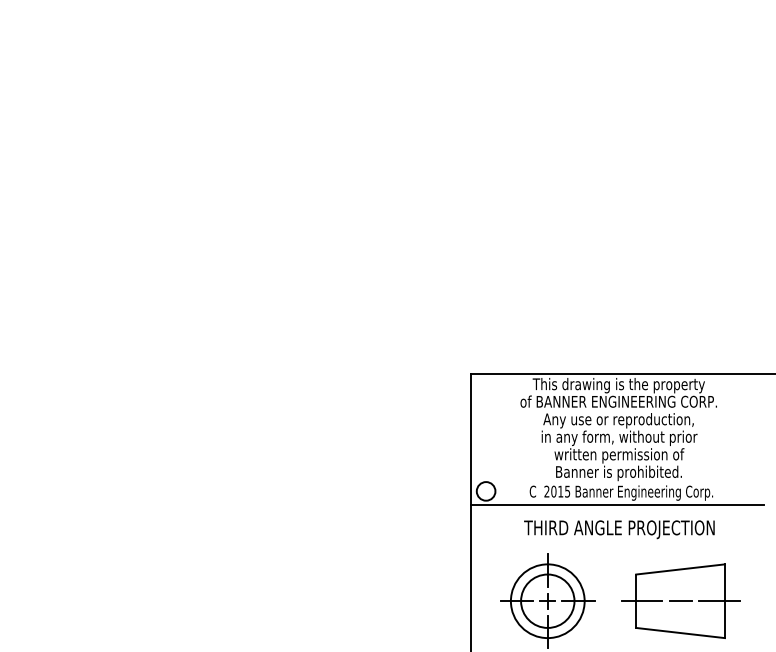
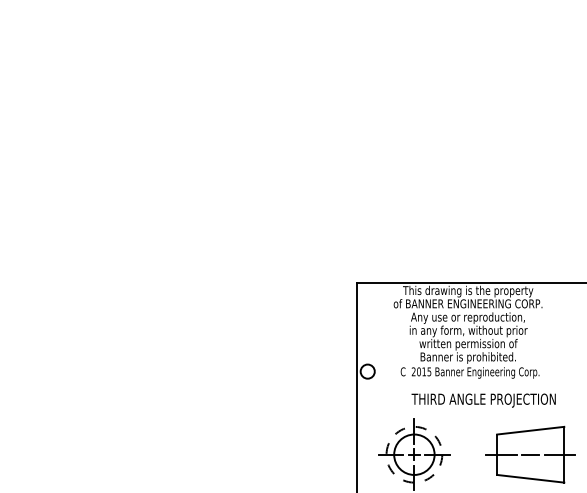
line: (617, 505) -> (467, 382), removed
text: (619, 529) -> (483, 400), moved
part: (680, 600) -> (530, 454), moved
circle: (547, 601) -> (414, 454), solid -> dashed

